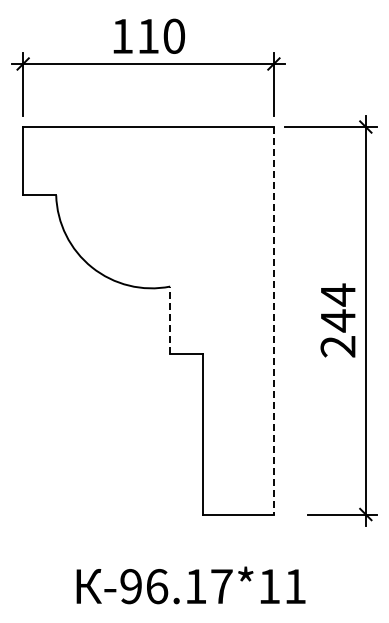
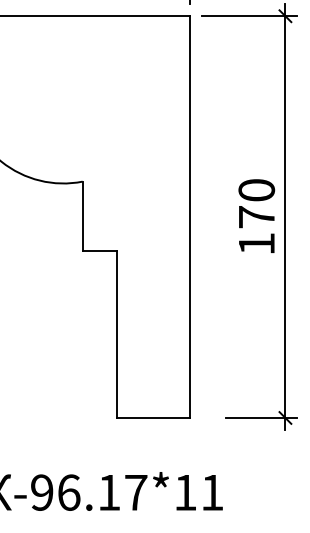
line: (170, 320) -> (82, 216), dashed -> solid
line: (273, 320) -> (189, 216), dashed -> solid
text: (337, 320) -> (256, 216), 244 -> 170

